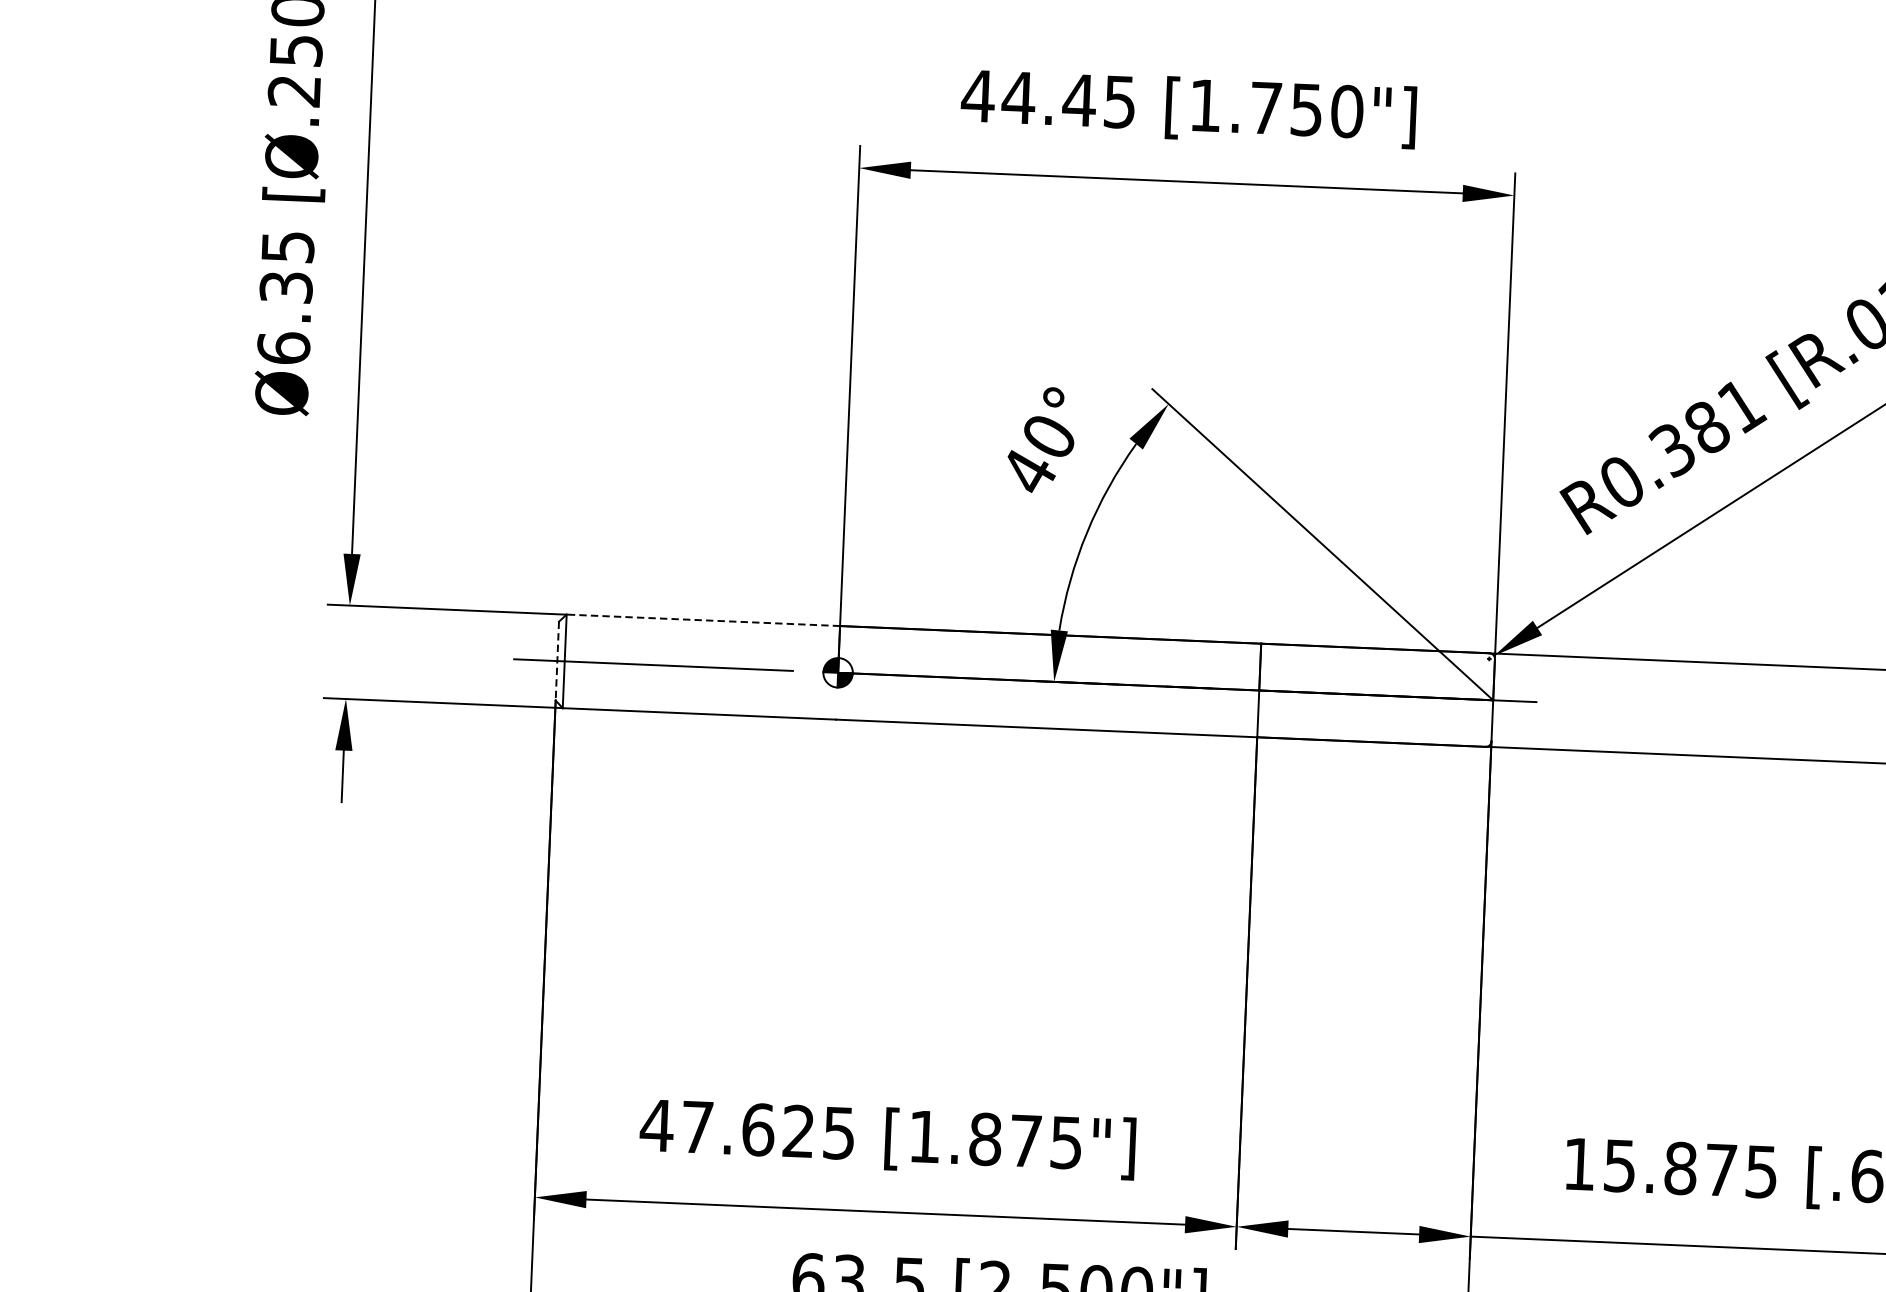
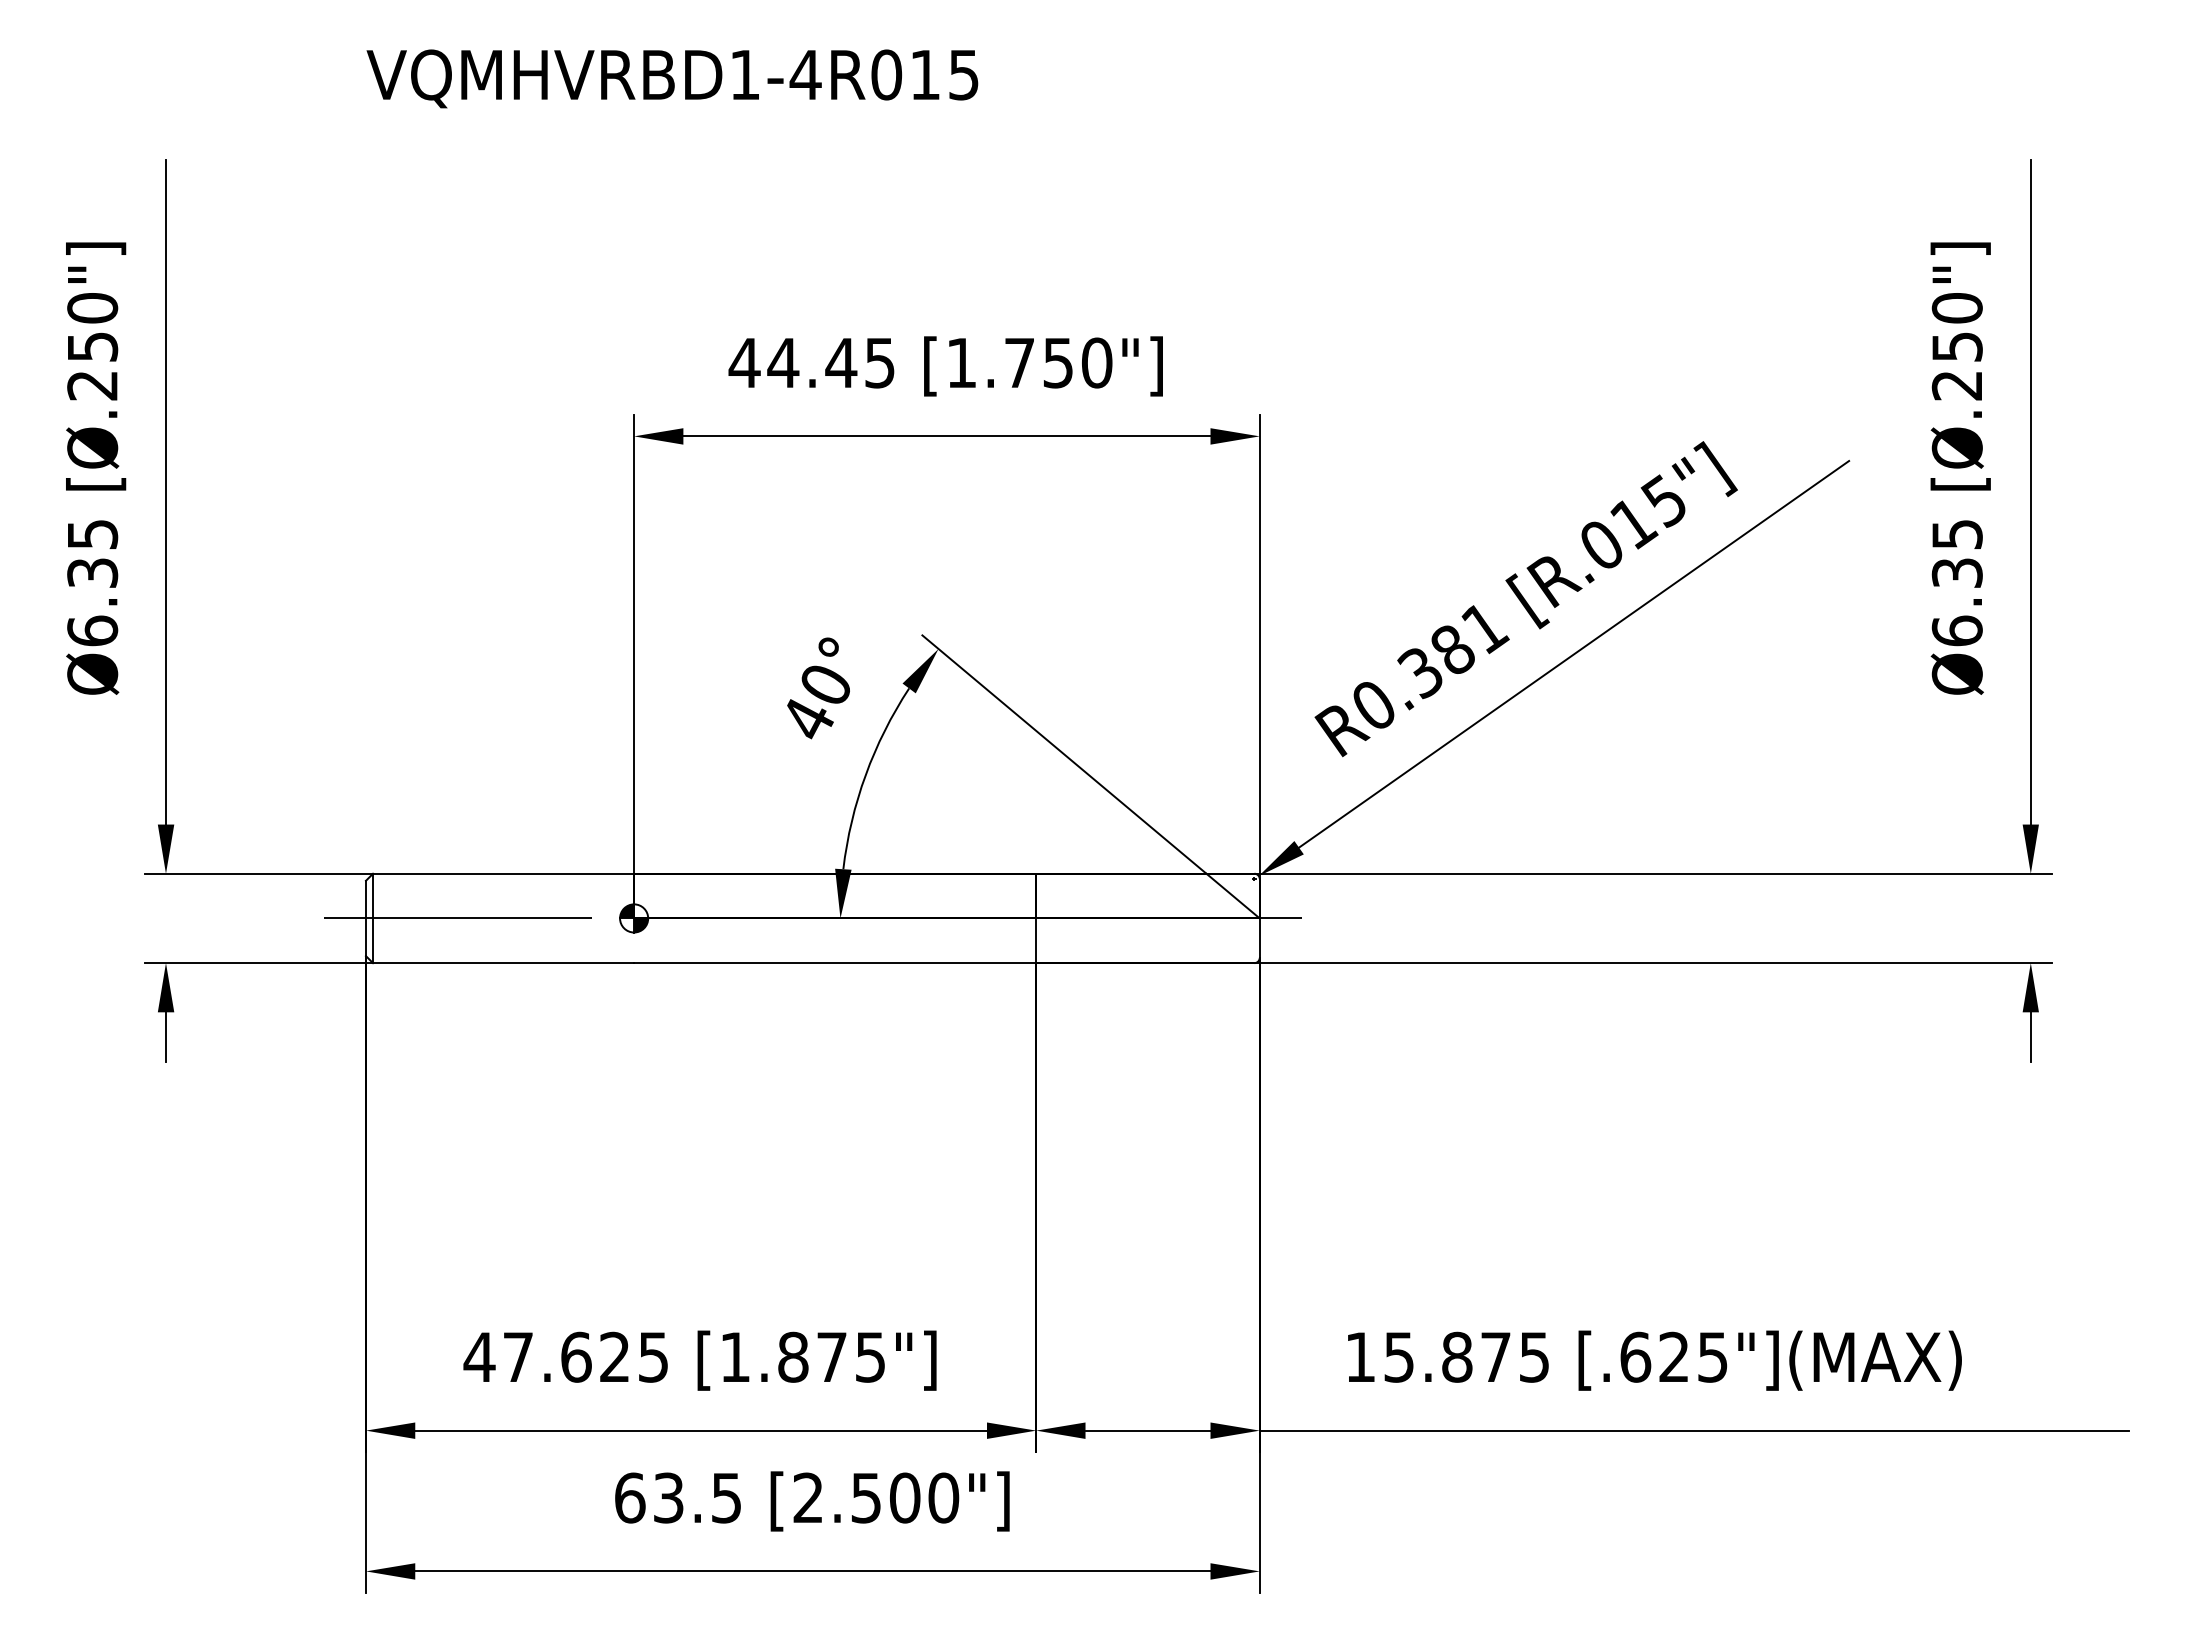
line: (703, 620) -> (503, 873), dashed -> solid
line: (556, 661) -> (365, 918), dashed -> solid

